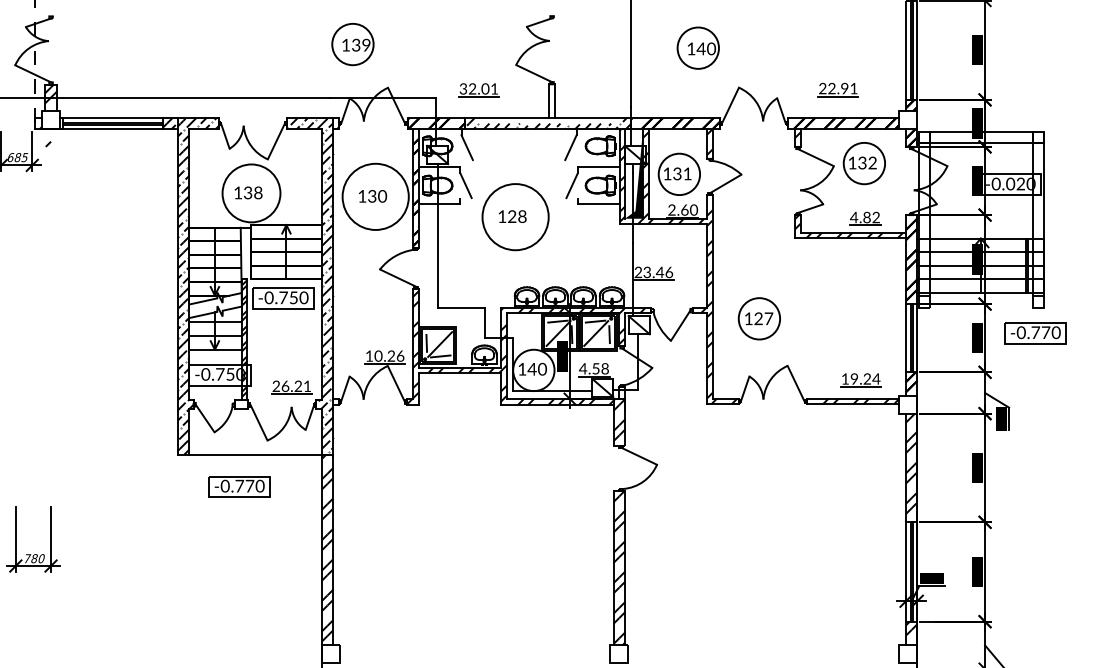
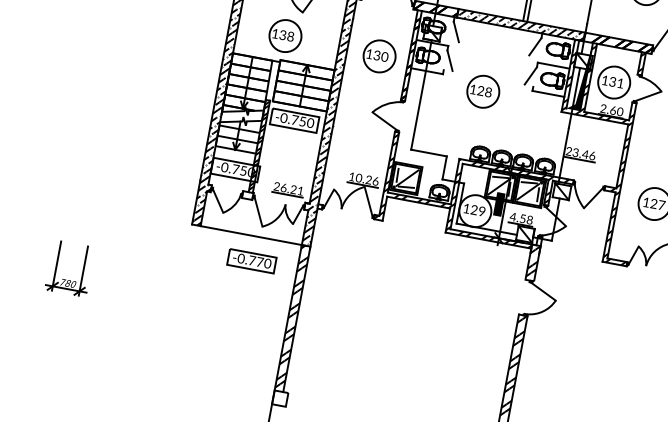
hatch: (548, 120) -> (522, 22), added
circle: (251, 193) -> (285, 36), size x0.71
circle: (375, 196) -> (379, 56), size x0.62
circle: (515, 216) -> (483, 91), size x0.62
text: (536, 368) -> (477, 210), 40 -> 29
part: (239, 486) -> (252, 260), moved

